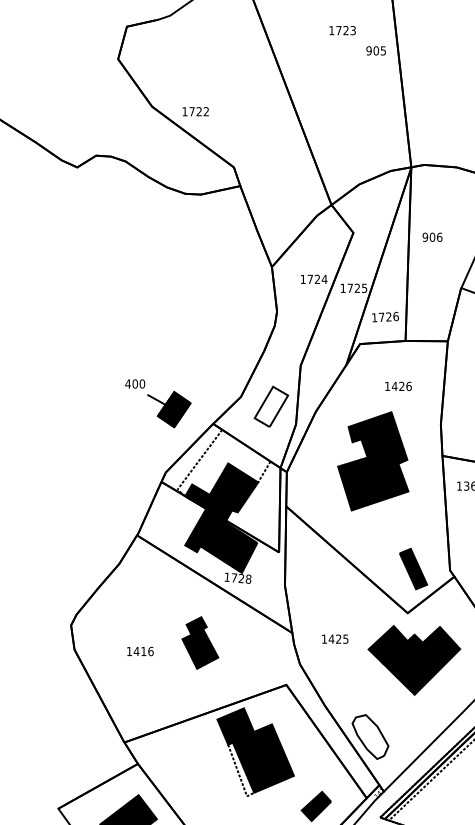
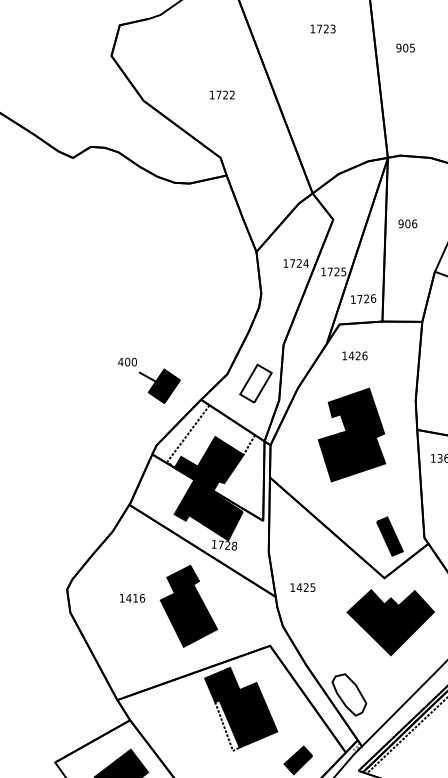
text: (375, 50) -> (404, 47), moved
text: (195, 111) -> (222, 94), moved
text: (398, 385) -> (355, 355), moved
text: (335, 638) -> (303, 586), moved
part: (200, 642) -> (189, 605), size x1.67
text: (140, 651) -> (132, 598), moved

